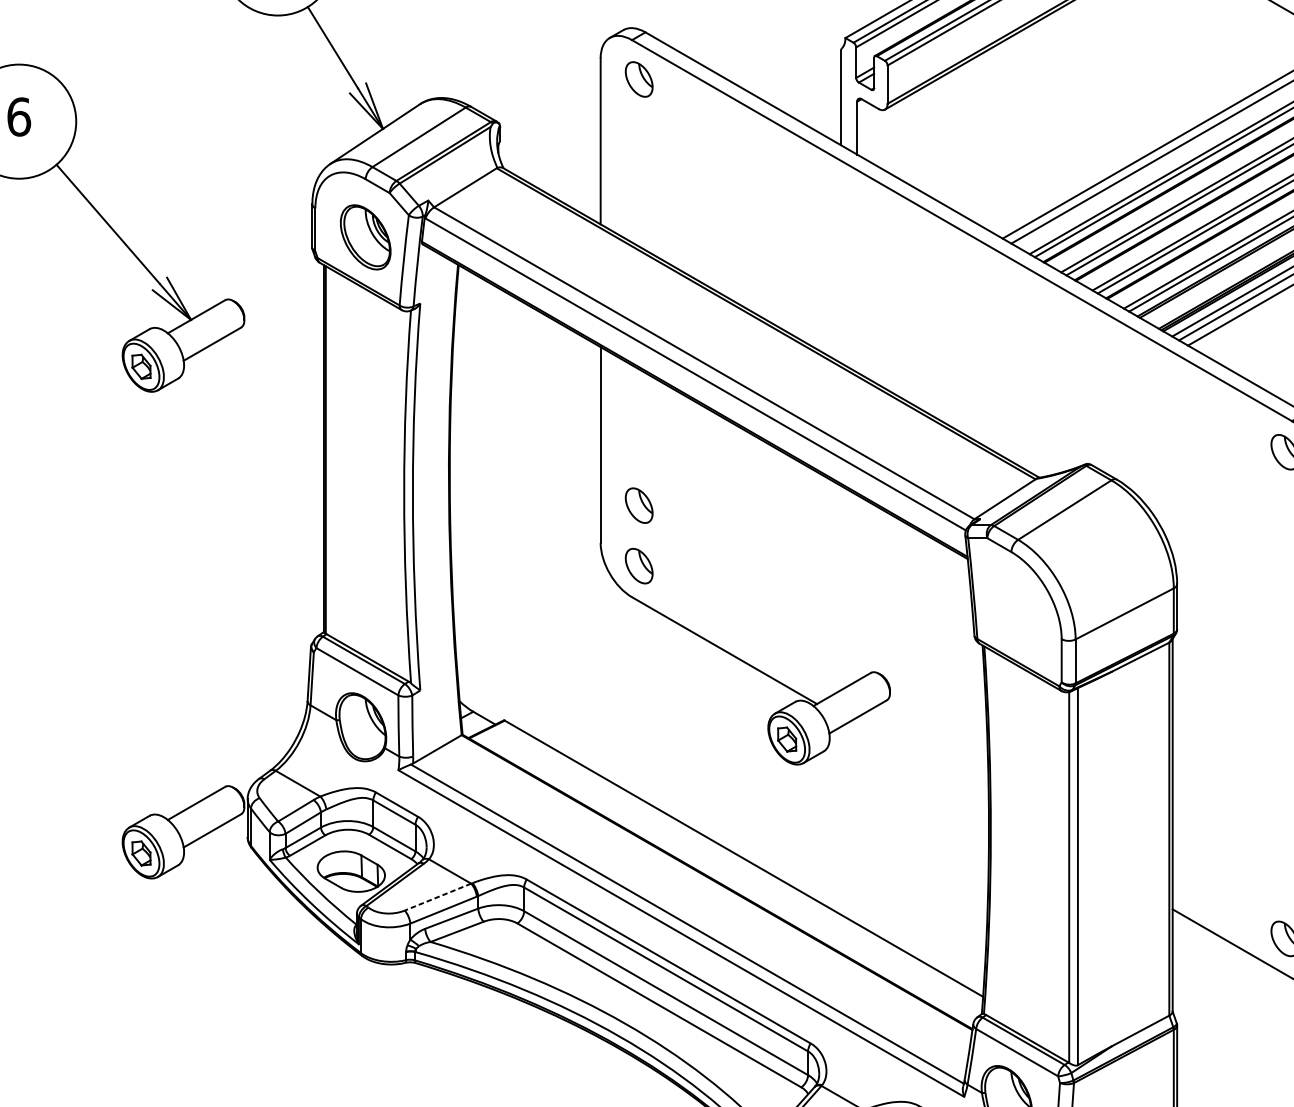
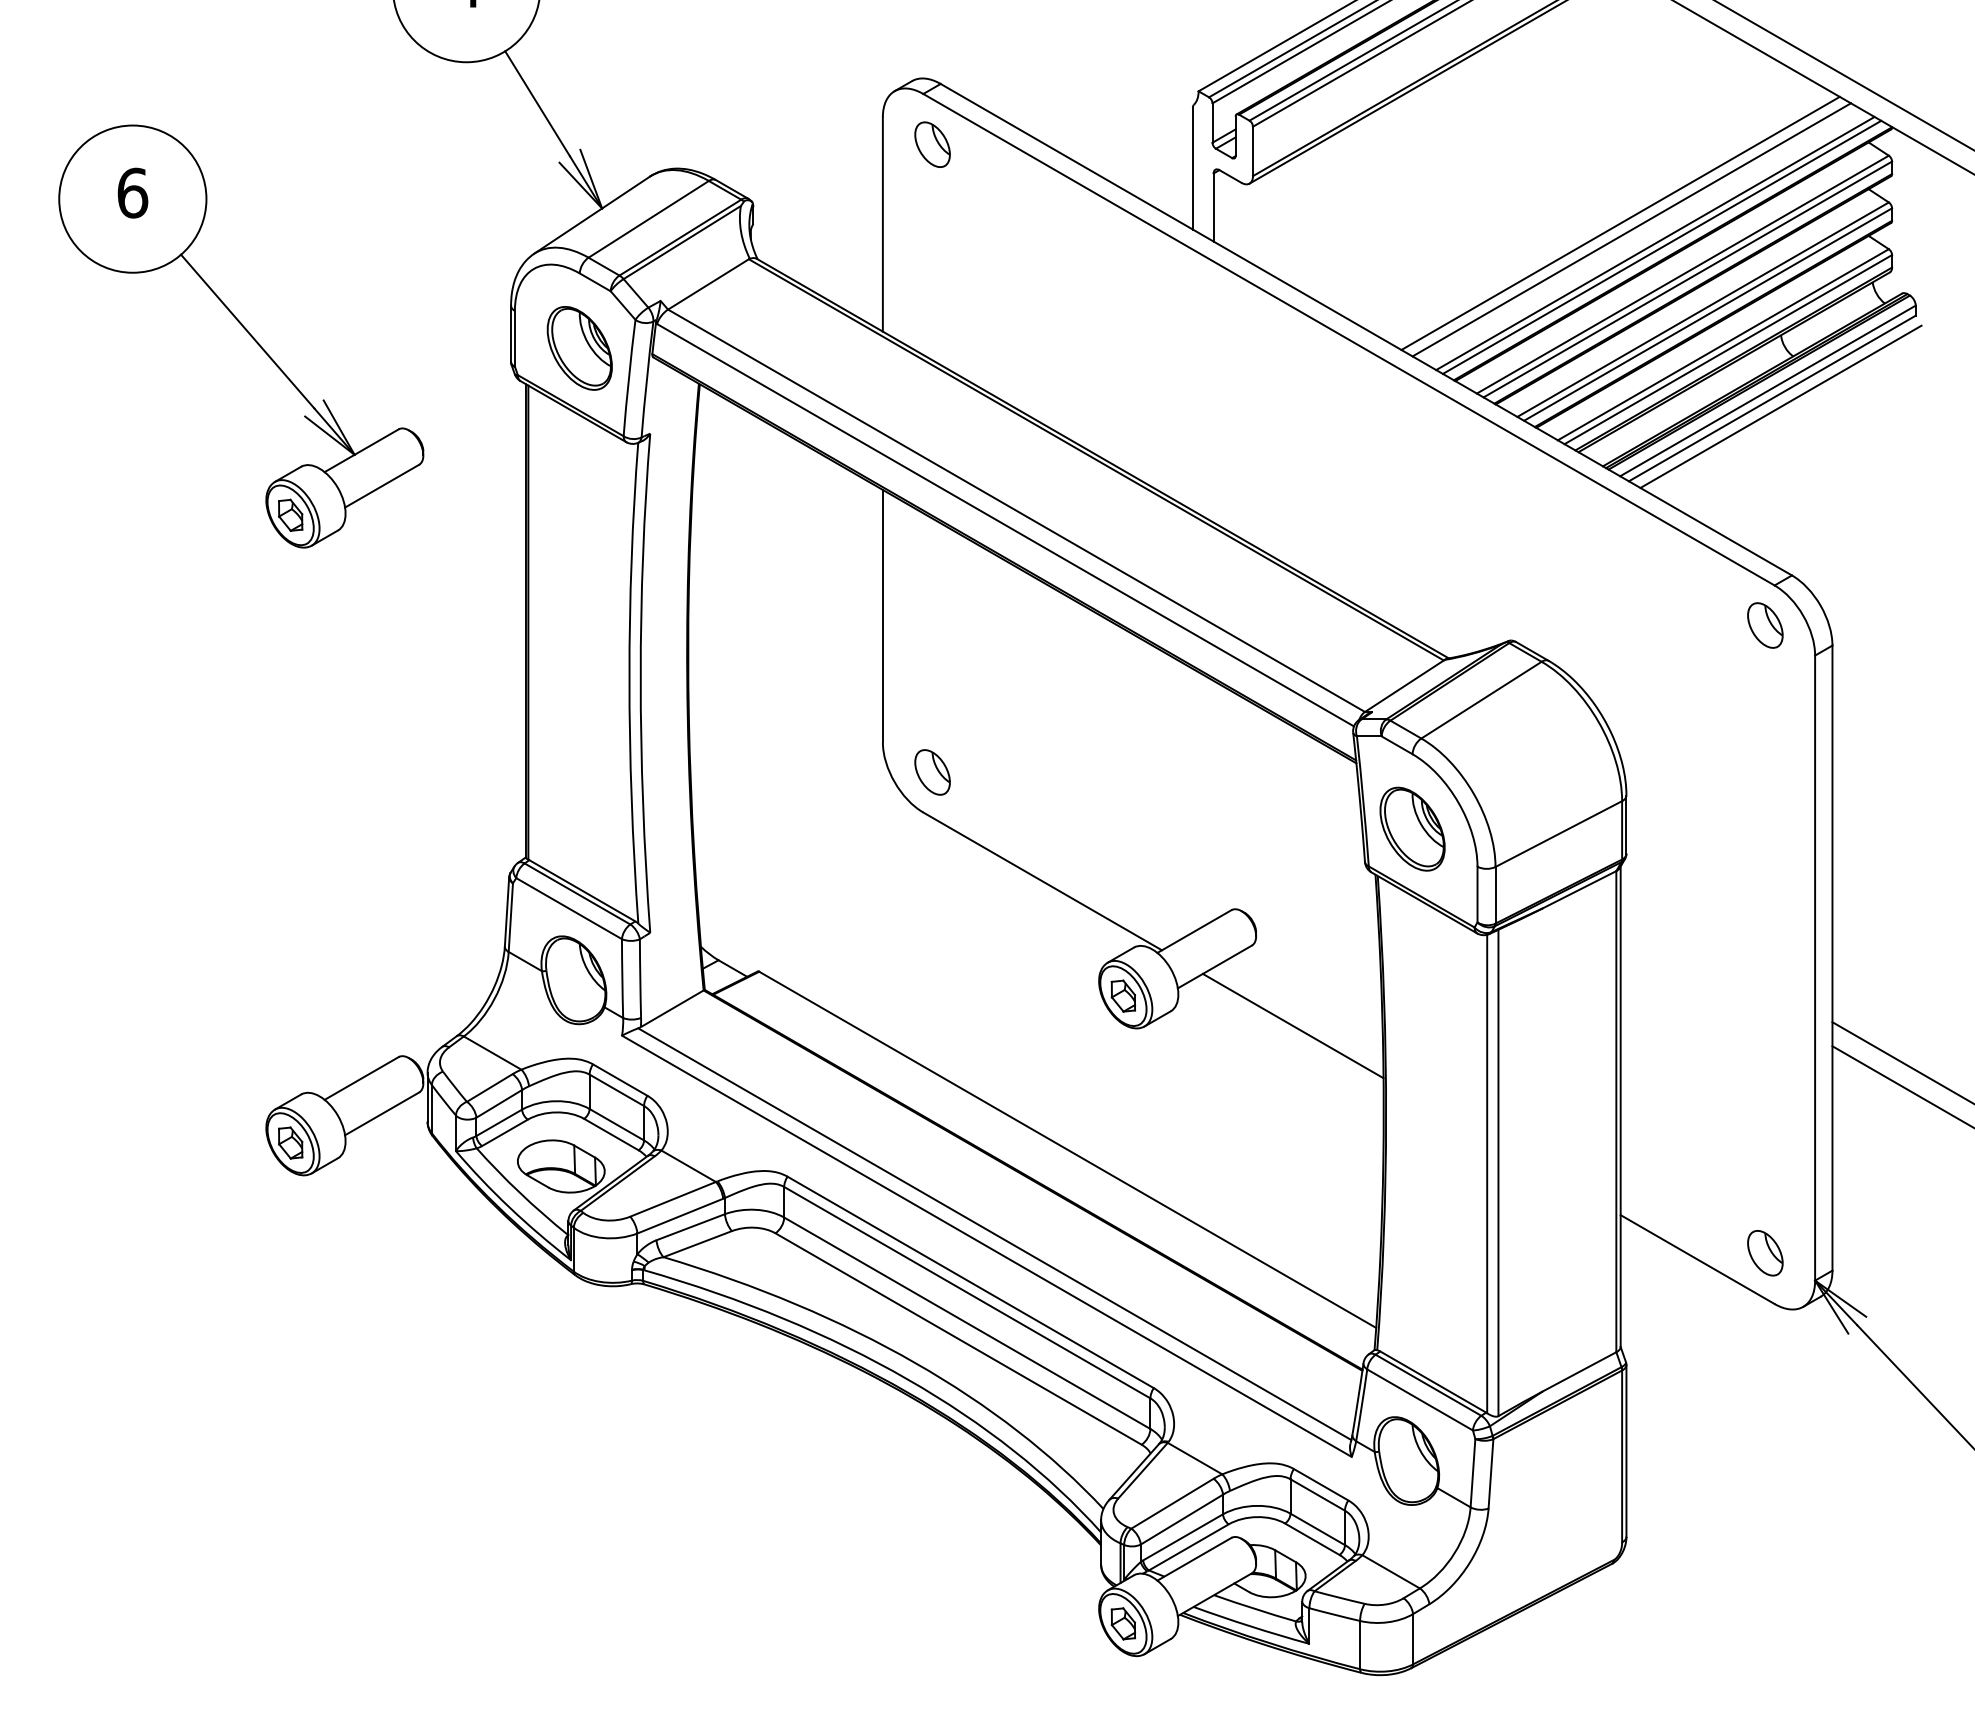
part: (639, 505) -> (932, 694), removed
part: (1011, 609) -> (1412, 828), added
line: (918, 762) -> (1292, 1025), added
line: (437, 897) -> (672, 1199), dashed -> solid

